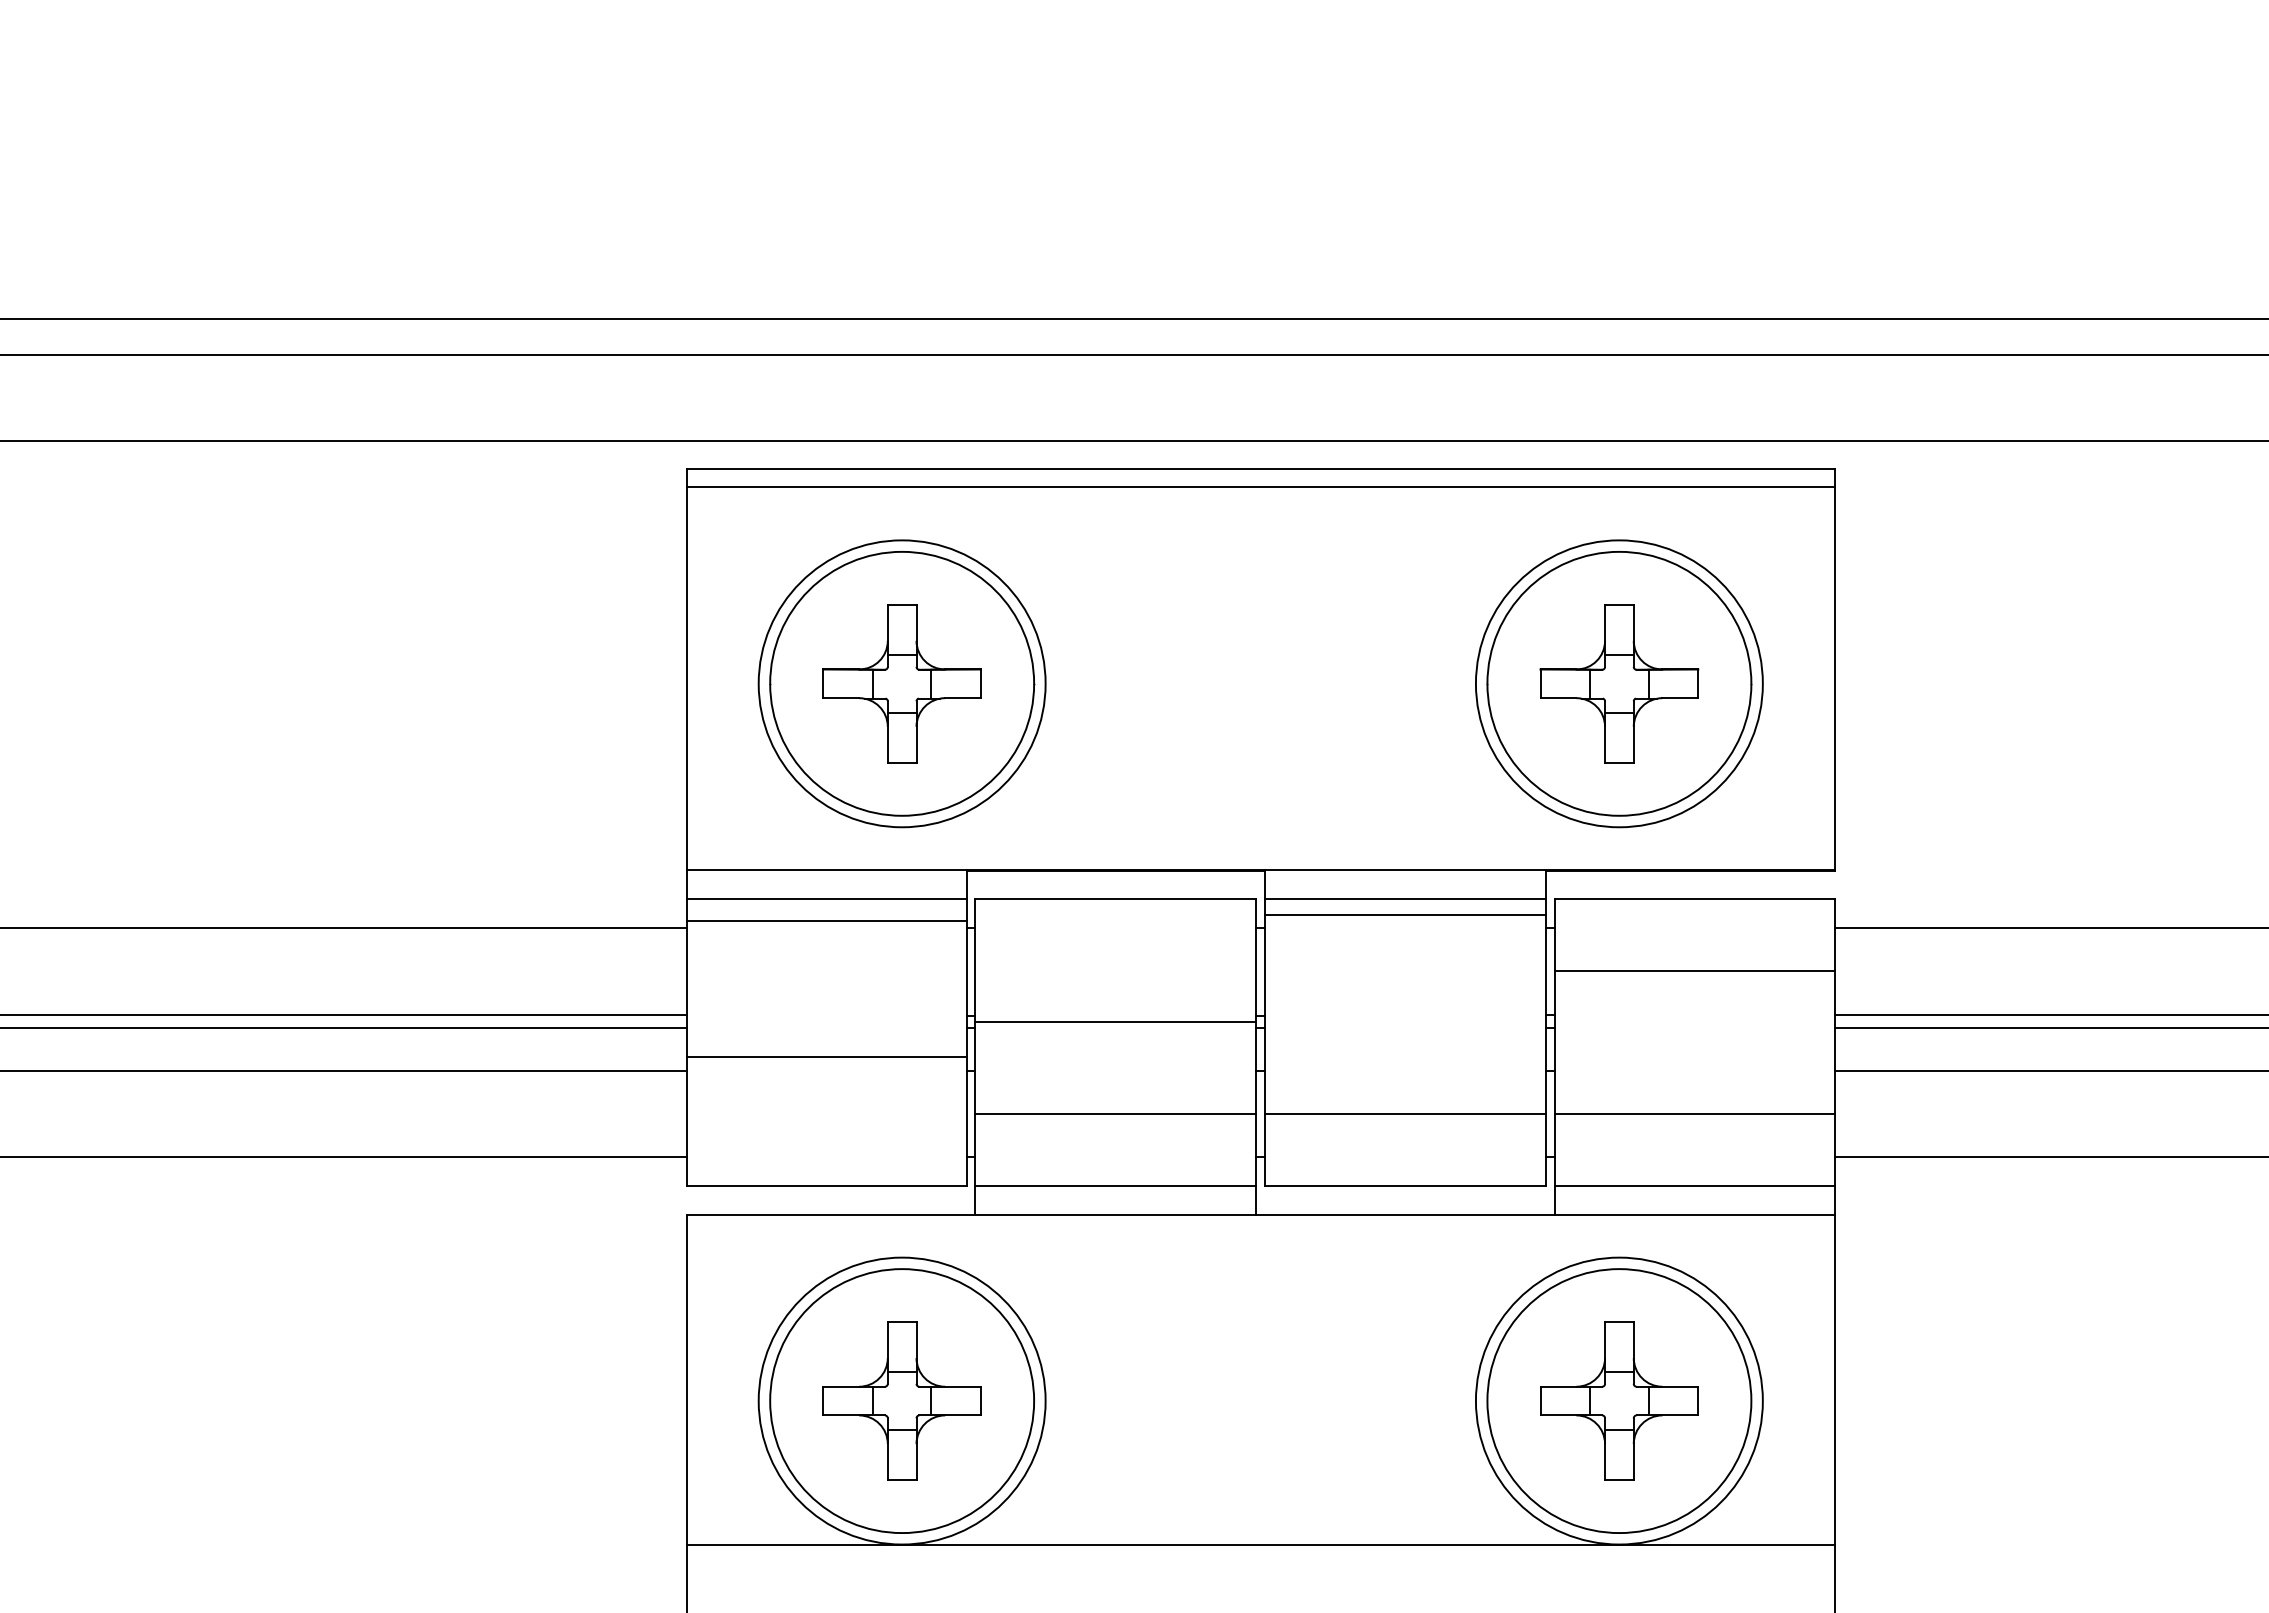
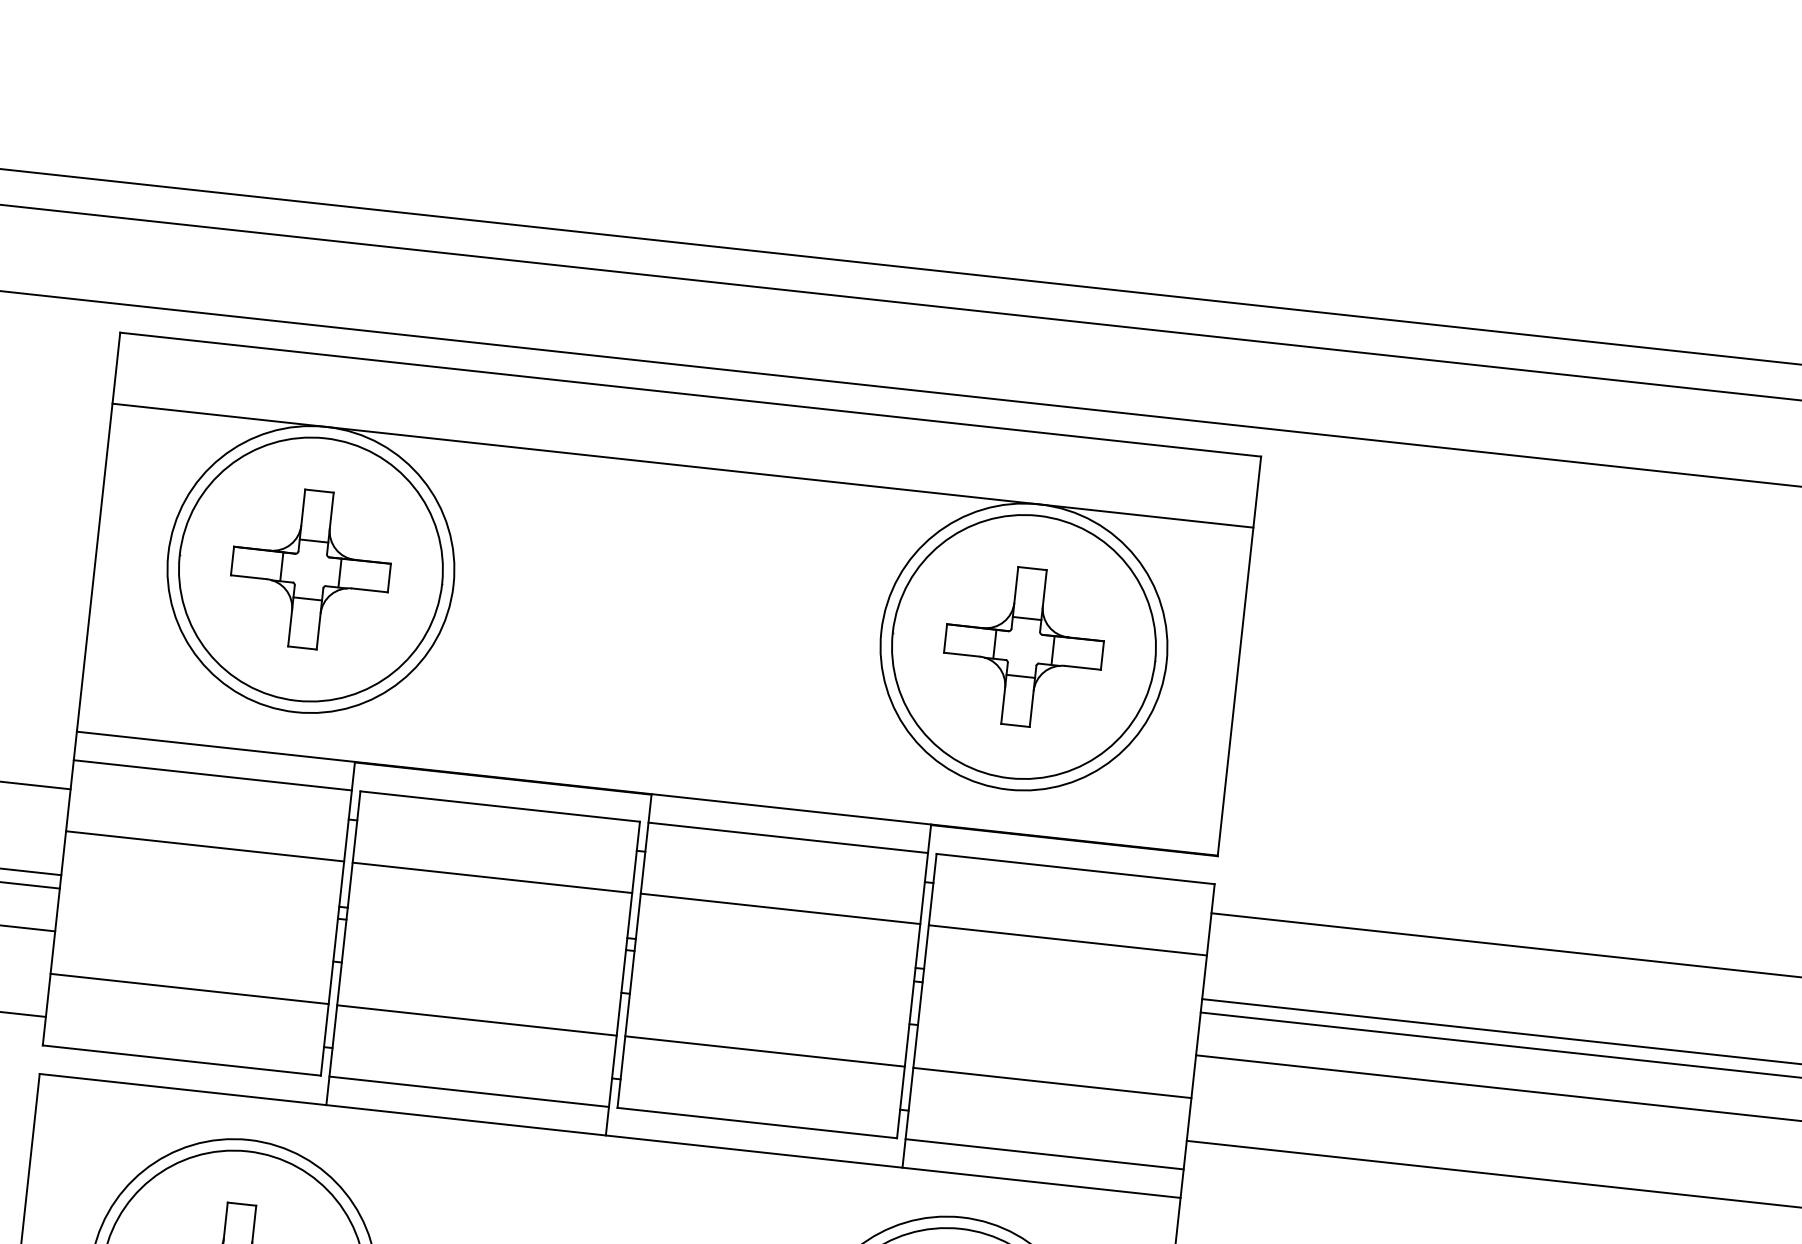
line: (1260, 487) -> (682, 465), moved
line: (1405, 915) -> (780, 908), moved
line: (826, 921) -> (204, 846), moved
line: (1115, 1021) -> (492, 877), moved
line: (826, 1056) -> (189, 988), moved

